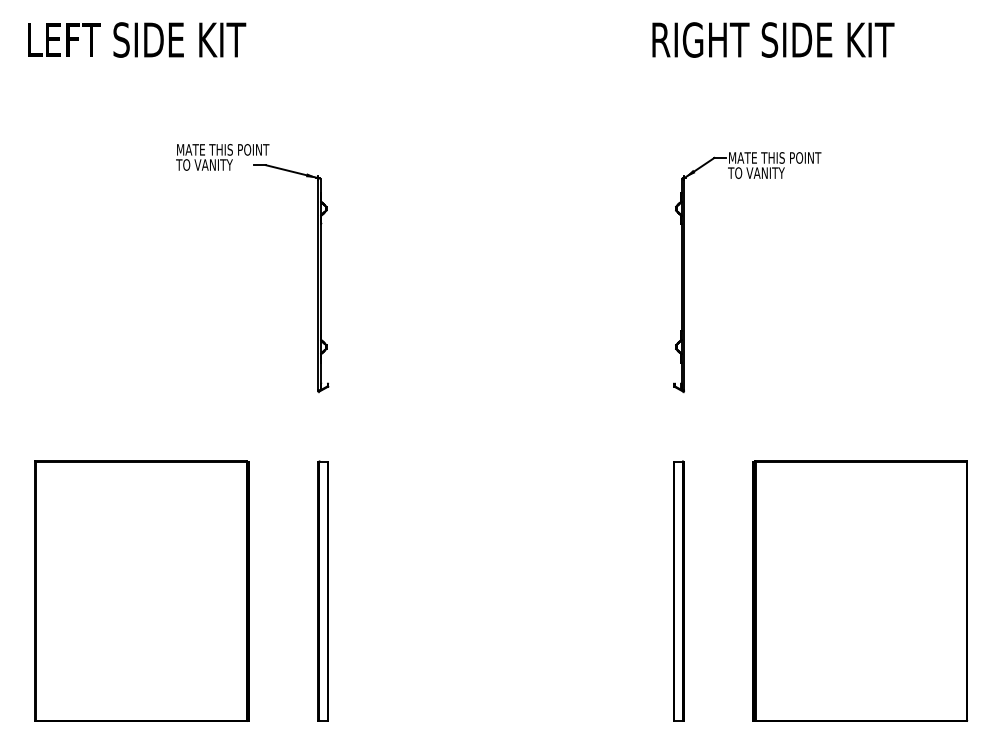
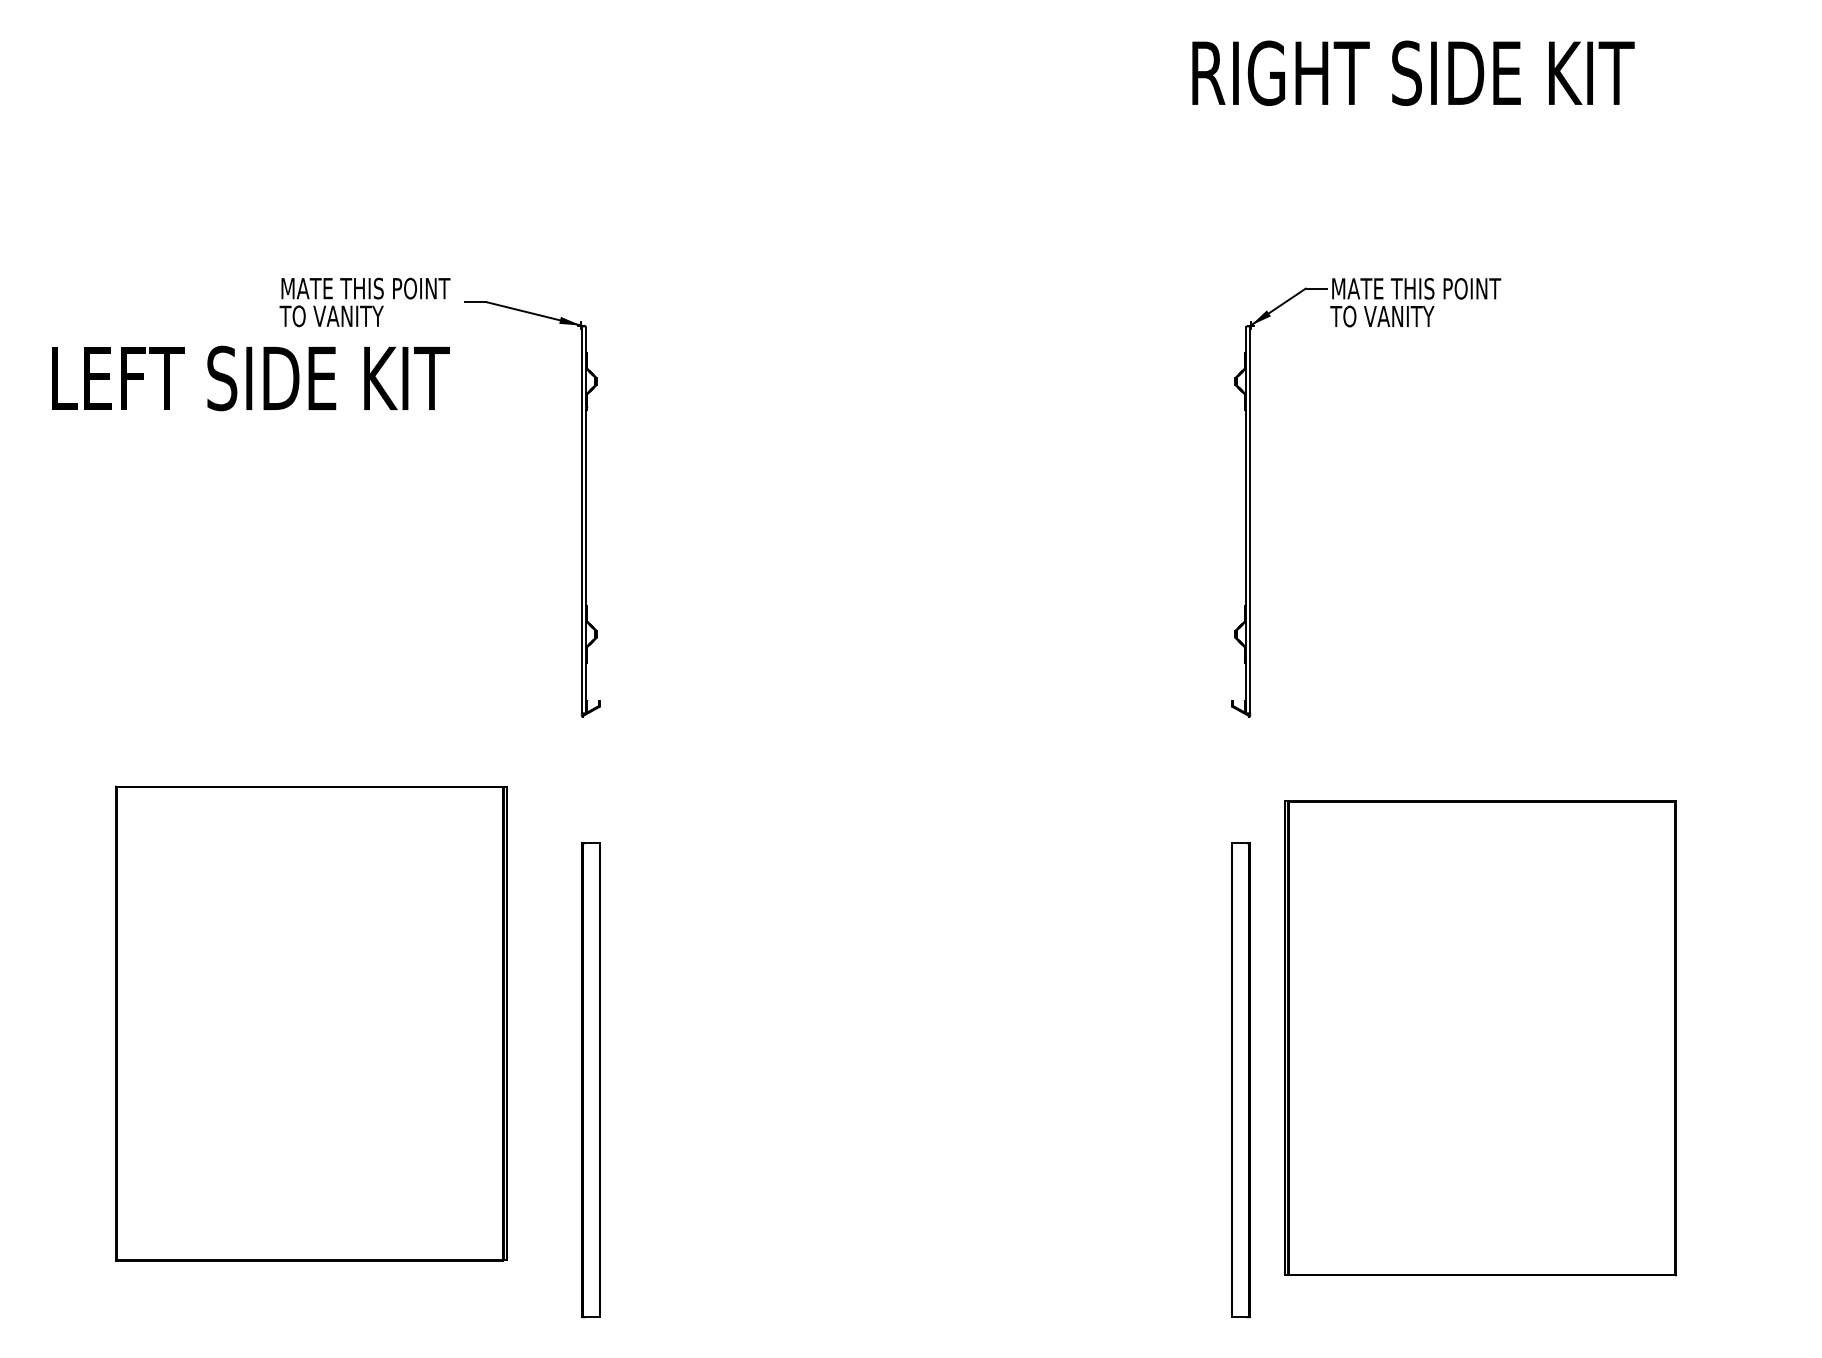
text: (137, 39) -> (251, 377), moved
text: (222, 157) -> (364, 302), moved
part: (141, 590) -> (309, 1022), moved
part: (860, 590) -> (1481, 1037), moved

